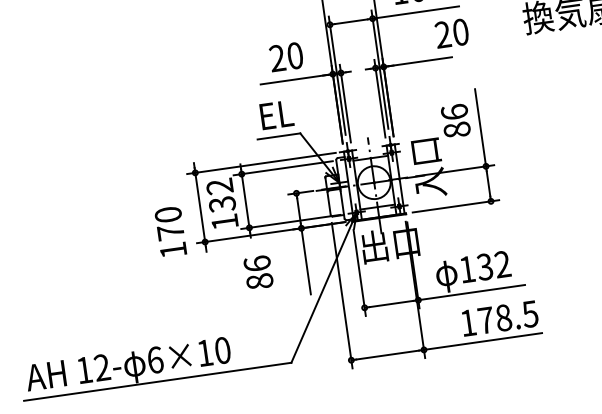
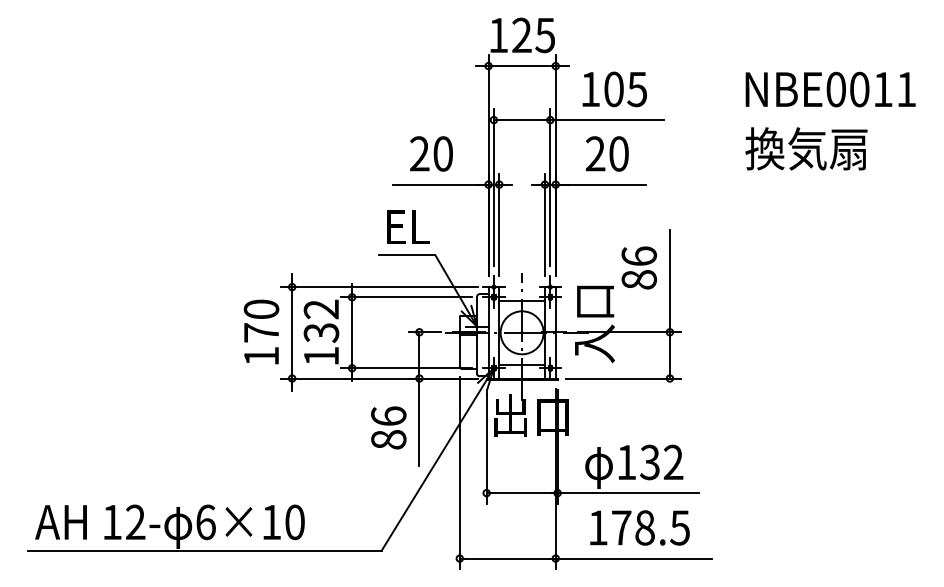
text: (452, 33) -> (607, 153), moved
text: (170, 231) -> (261, 331), moved
text: (258, 272) -> (388, 427), moved
text: (499, 318) -> (639, 527), moved

